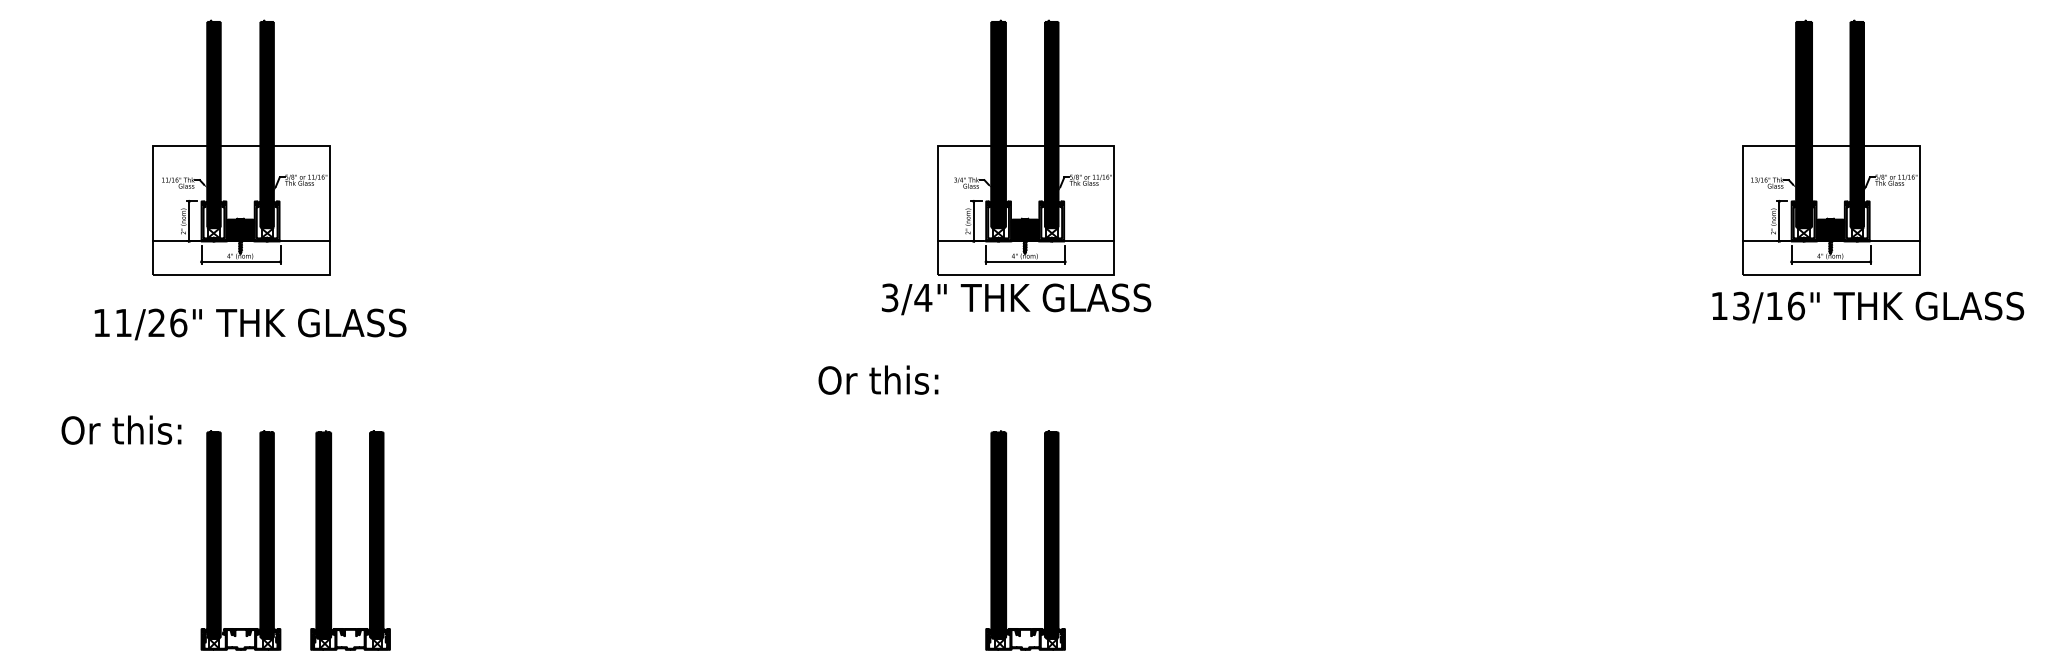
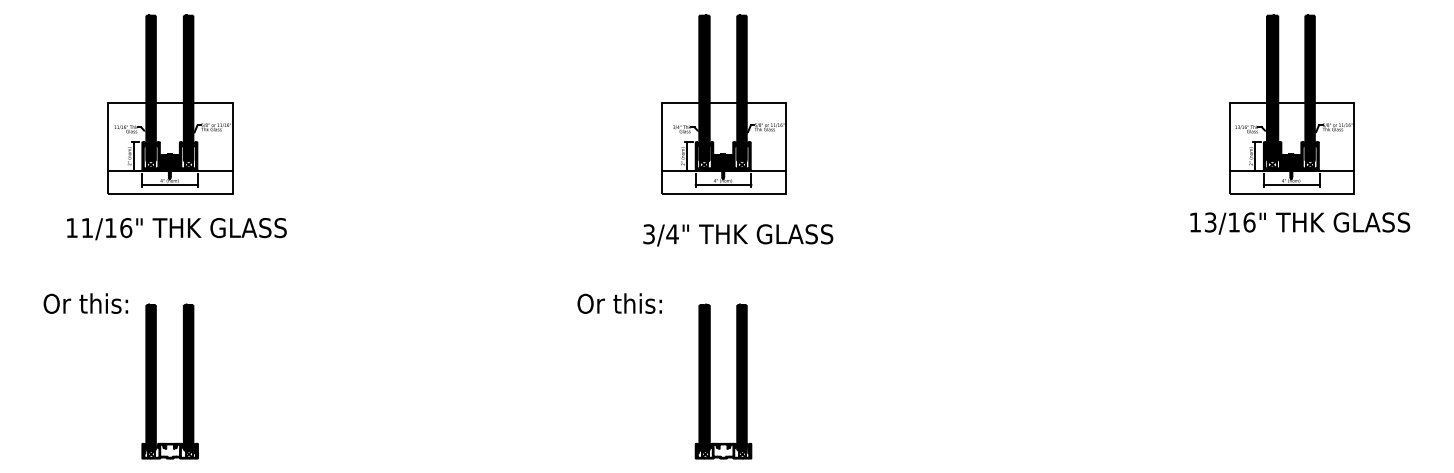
text: (1016, 299) -> (738, 235), moved
text: (1868, 307) -> (1300, 223), moved
text: (156, 322) -> (110, 227), 11/26" -> 11/16"
text: (878, 379) -> (619, 303), moved
part: (331, 540) -> (233, 381), removed

